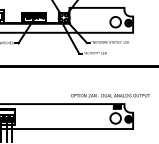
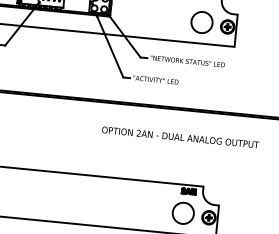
text: (110, 95) -> (180, 137), moved

